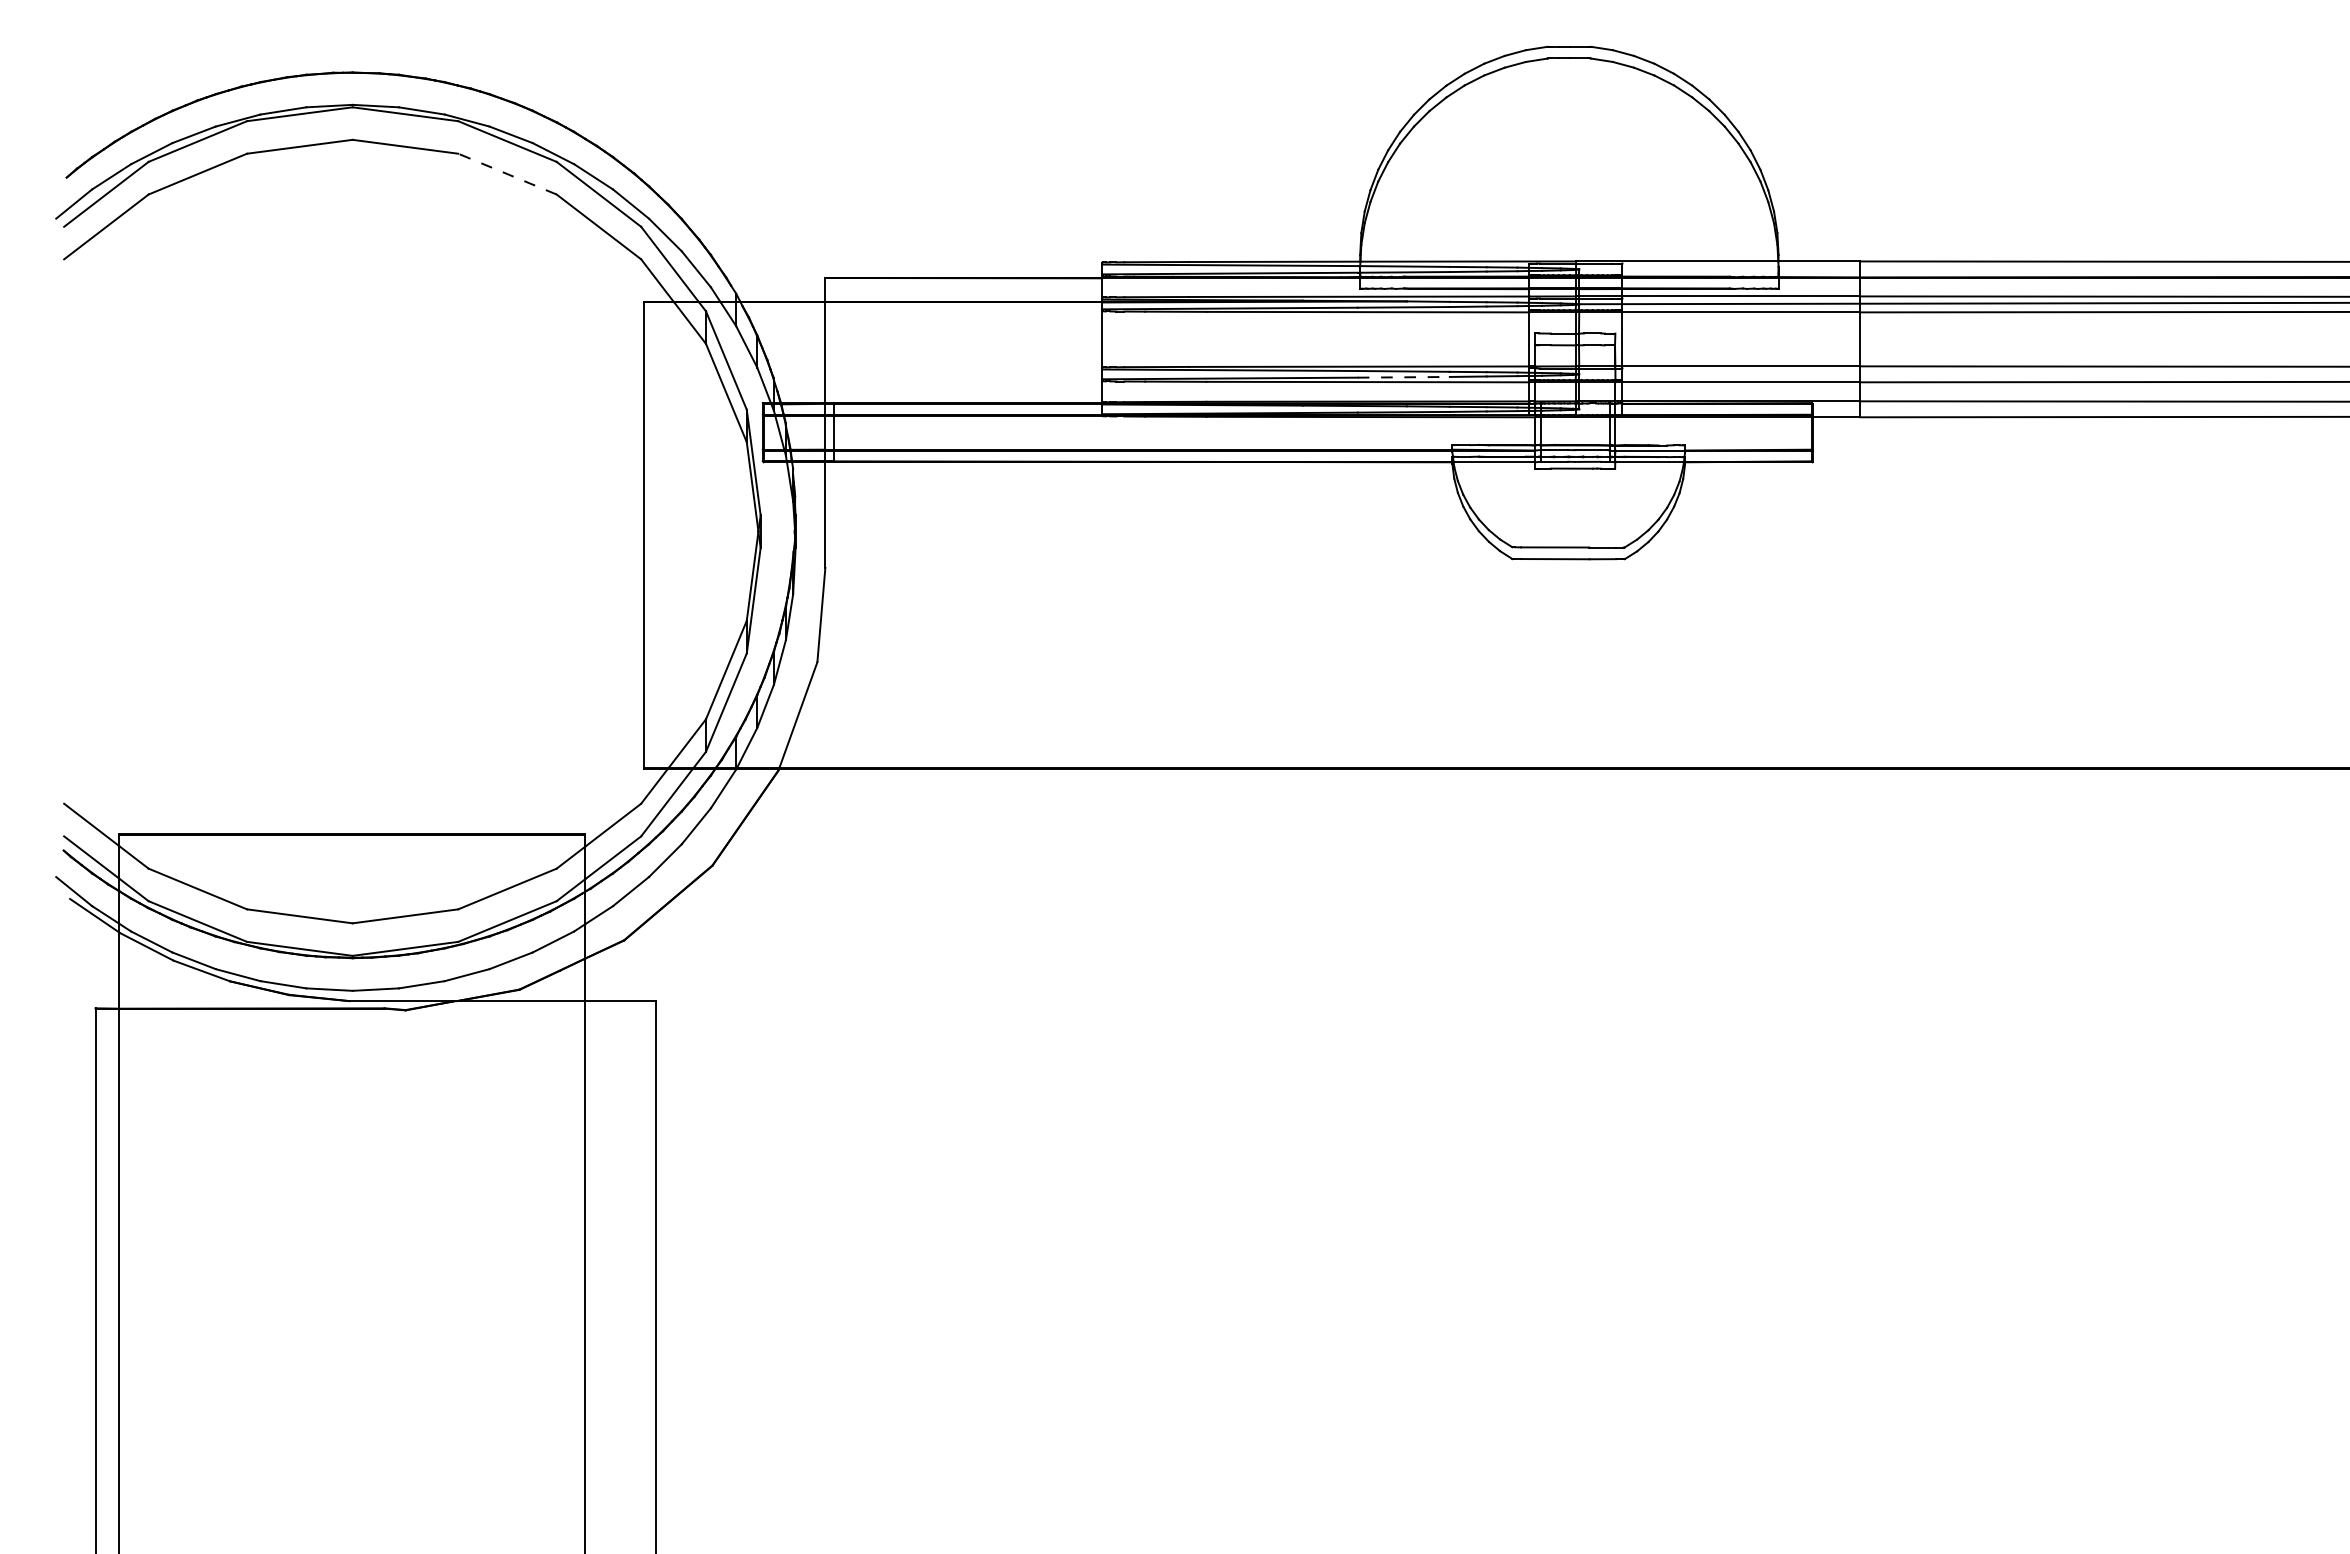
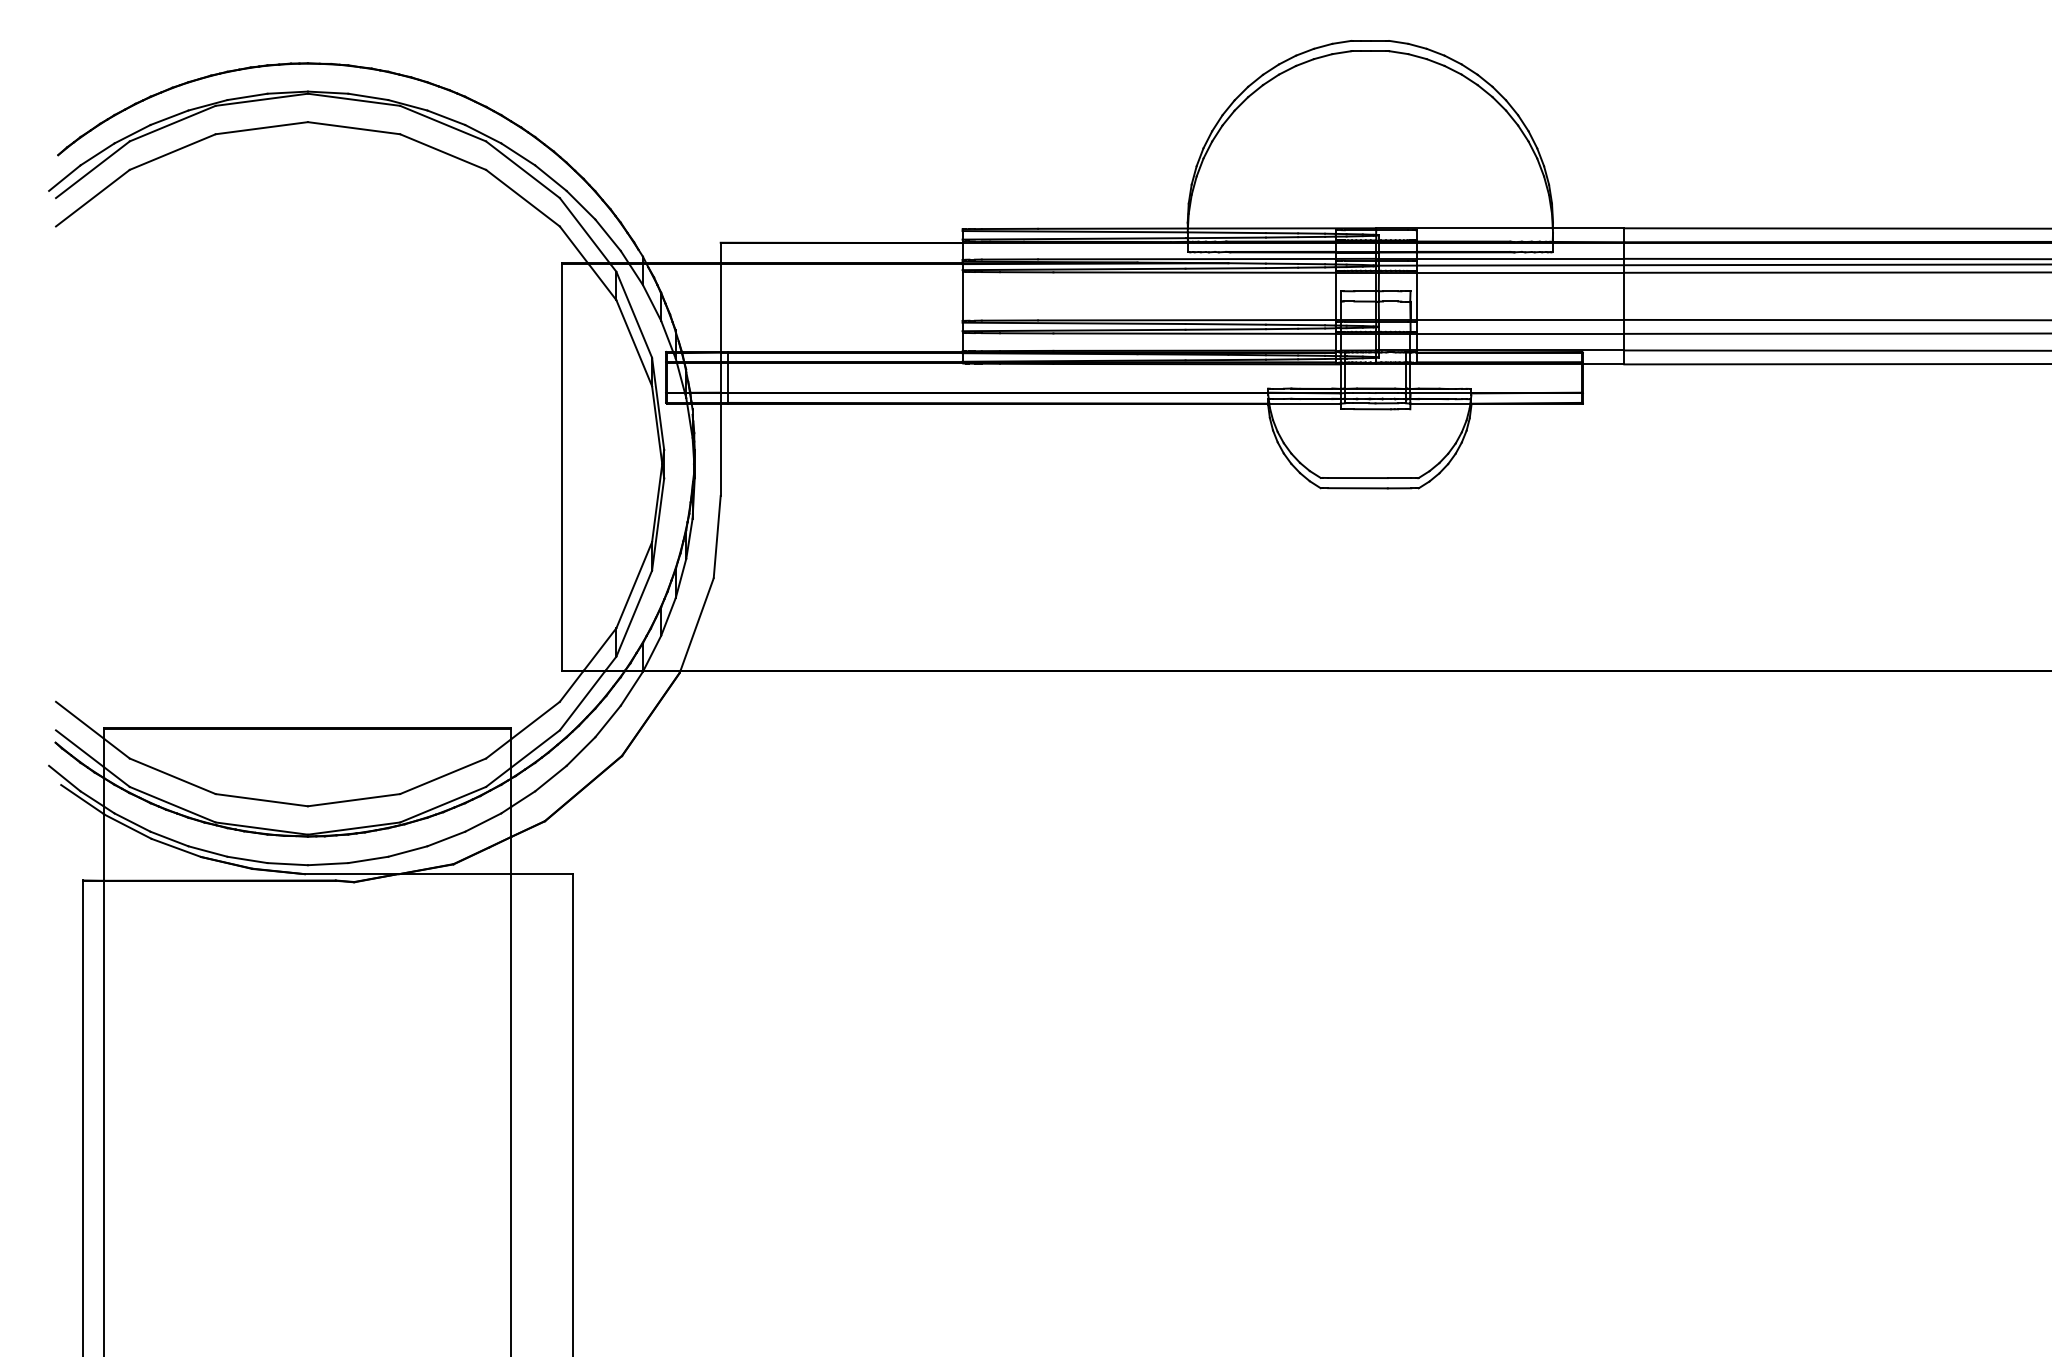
line: (507, 173) -> (443, 151), dashed -> solid
line: (1404, 377) -> (1226, 329), dashed -> solid

